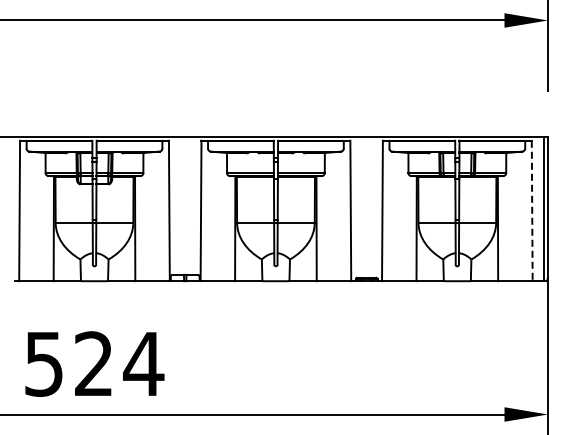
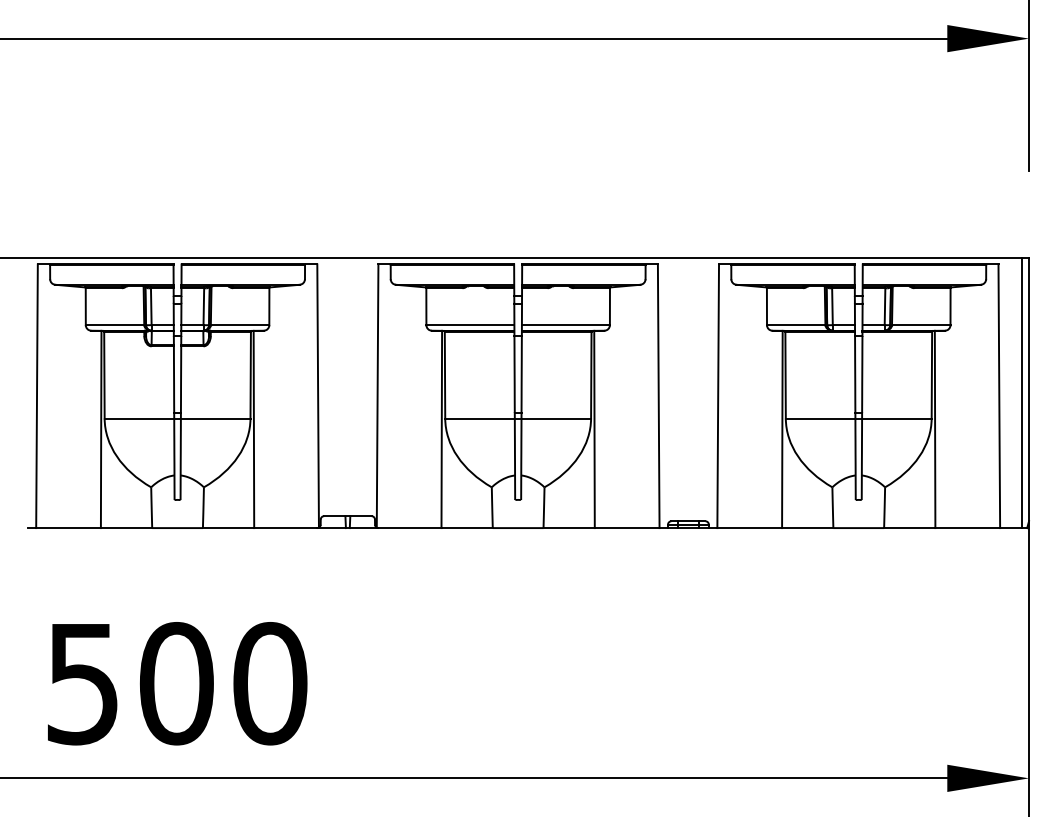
line: (532, 211) -> (999, 397), dashed -> solid
text: (119, 363) -> (224, 682), 524 -> 500

